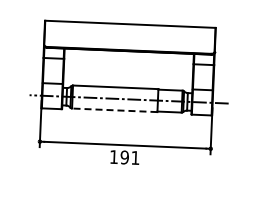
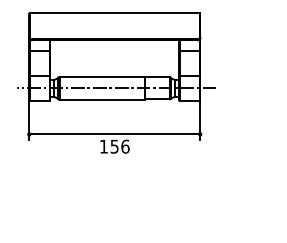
line: (114, 109) -> (102, 99), dashed -> solid
text: (129, 157) -> (119, 146), 191 -> 156

